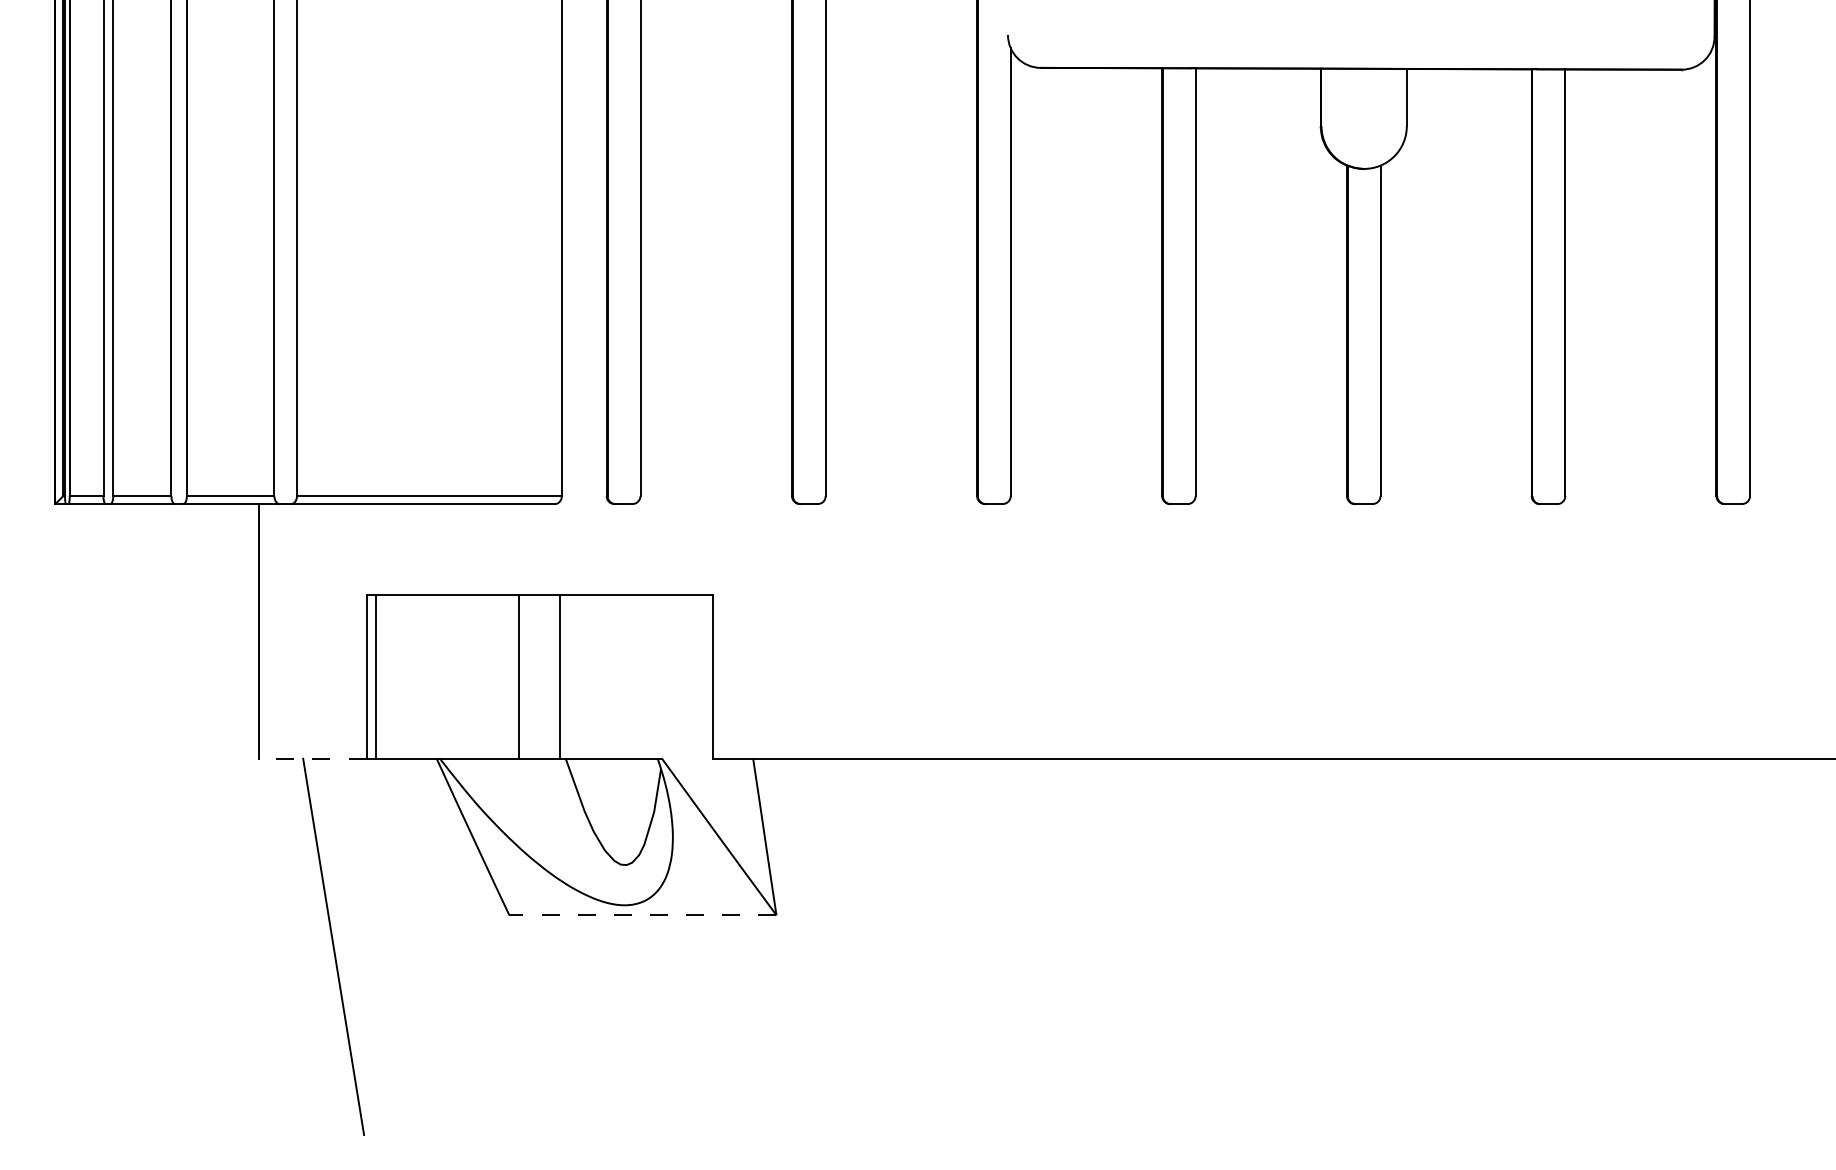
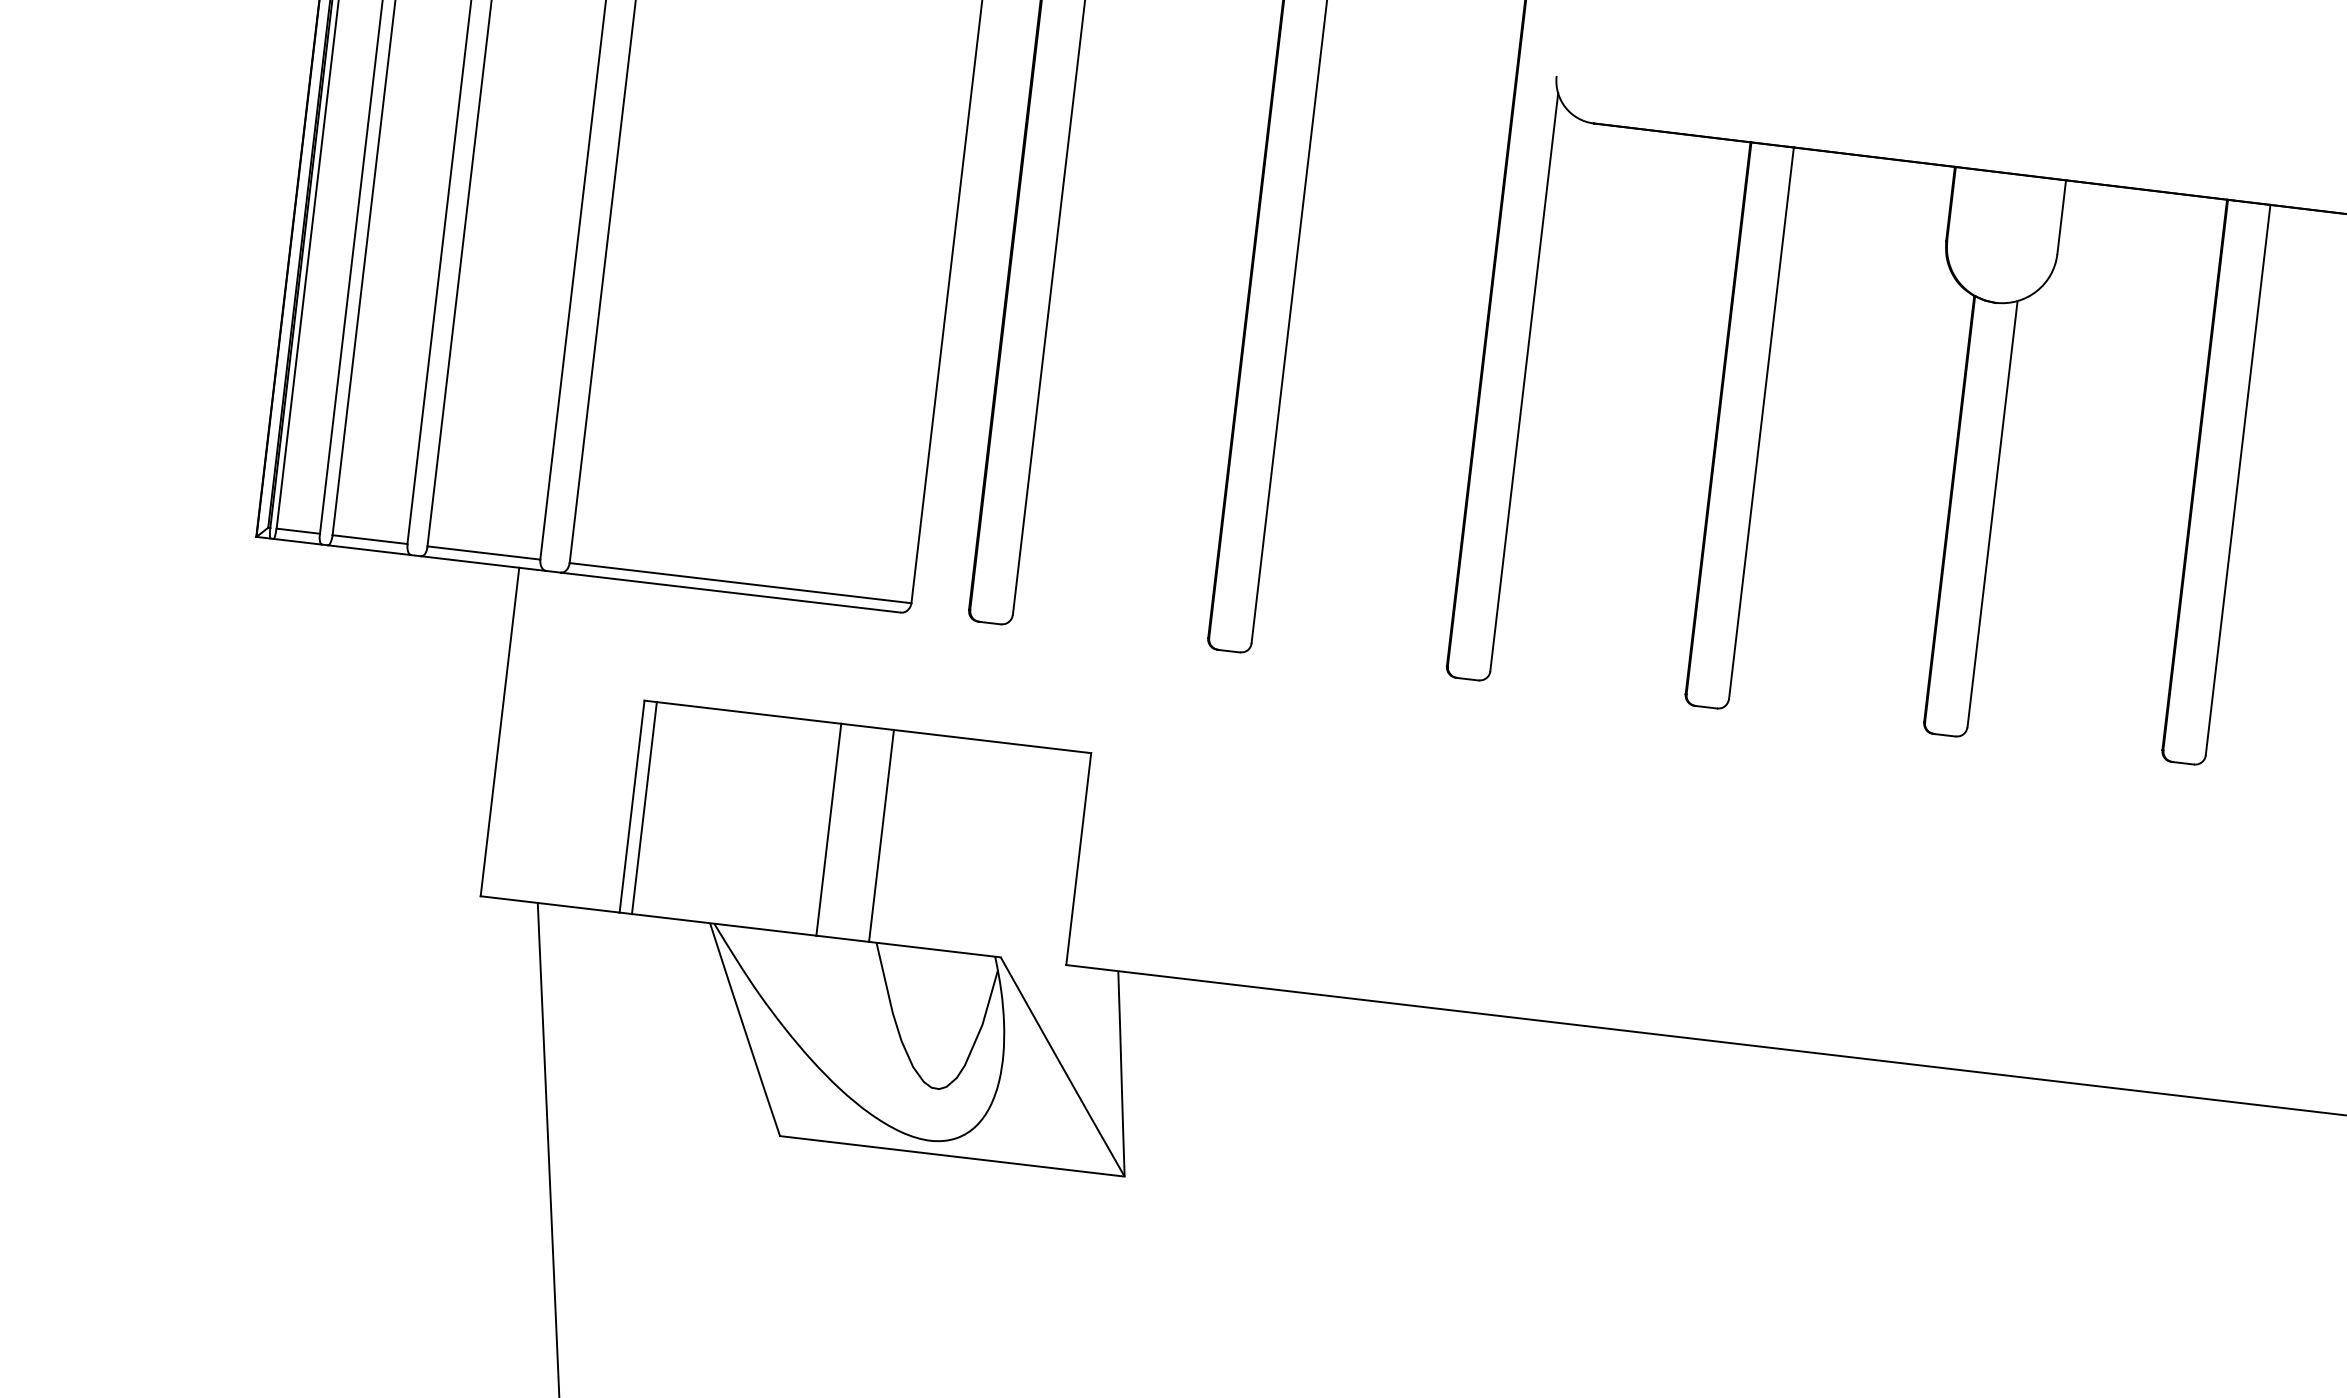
line: (312, 758) -> (549, 904), dashed -> solid
line: (642, 915) -> (951, 1156), dashed -> solid

